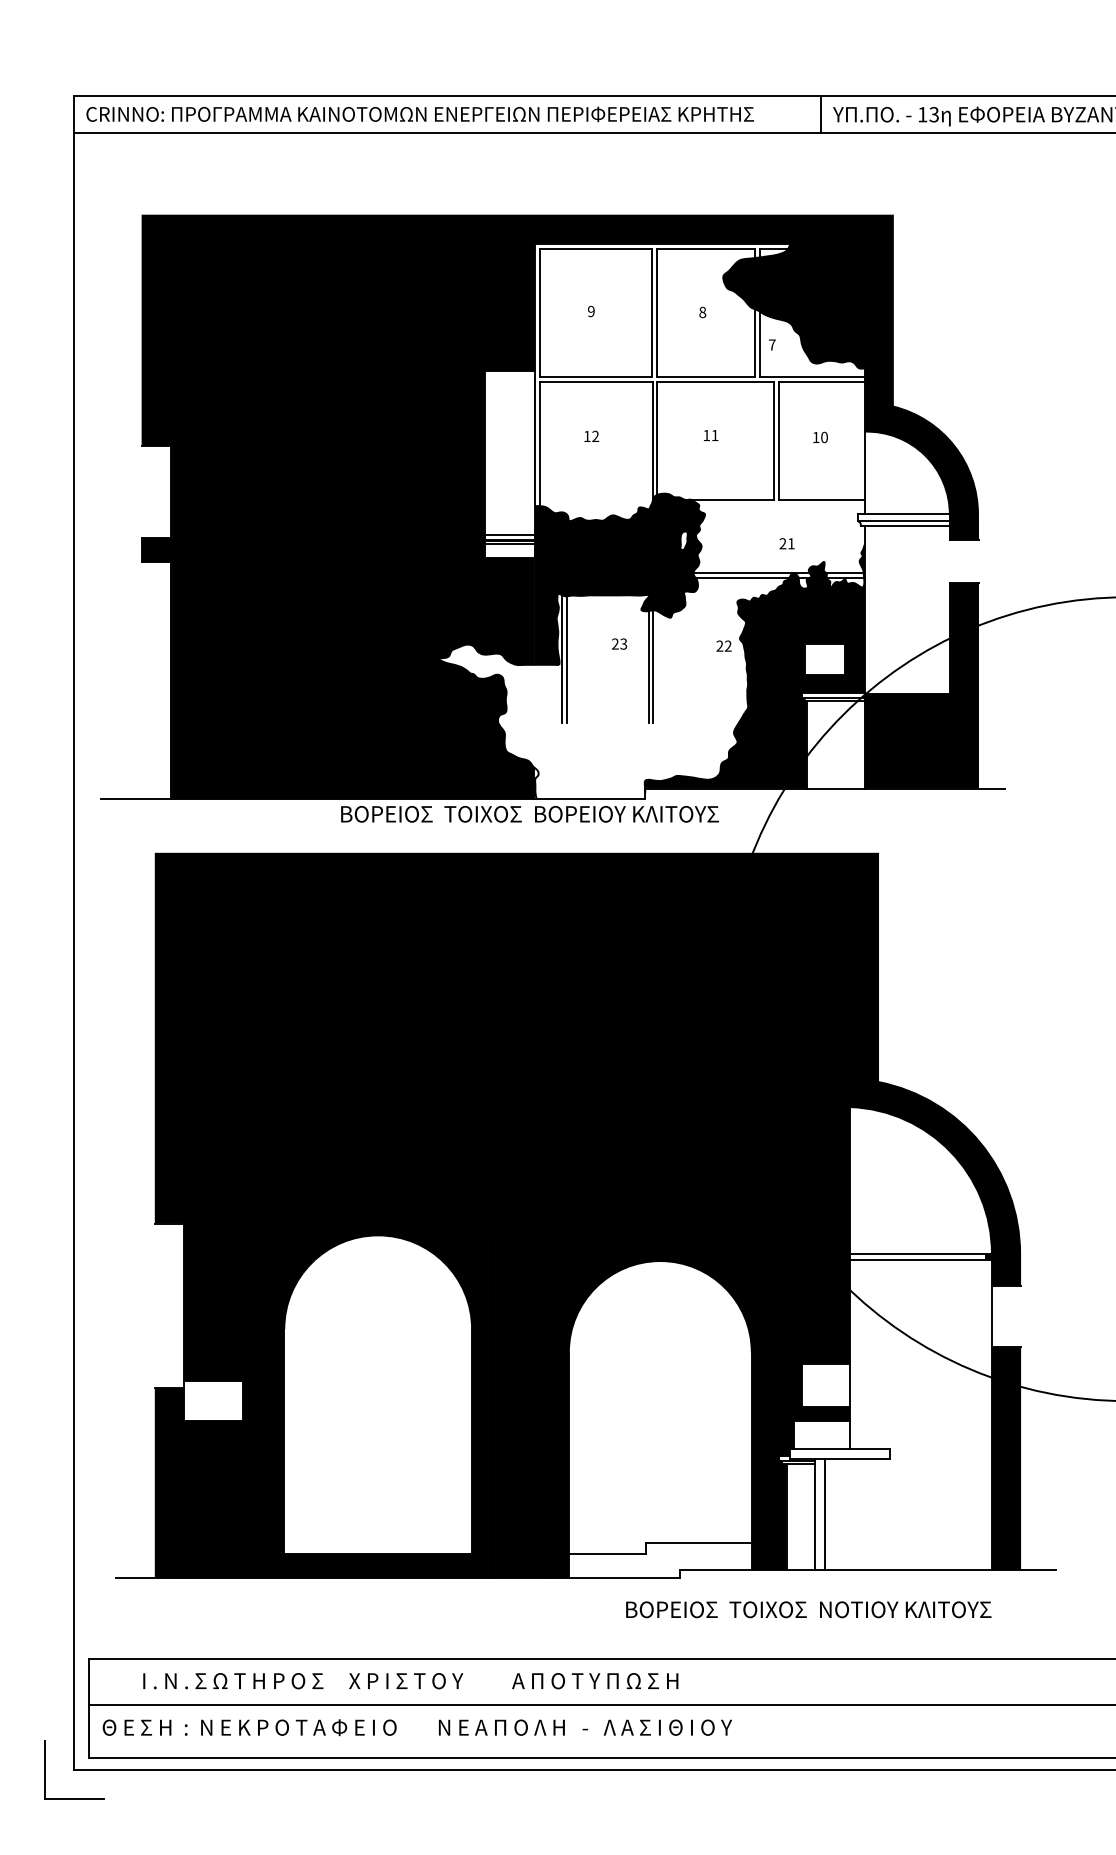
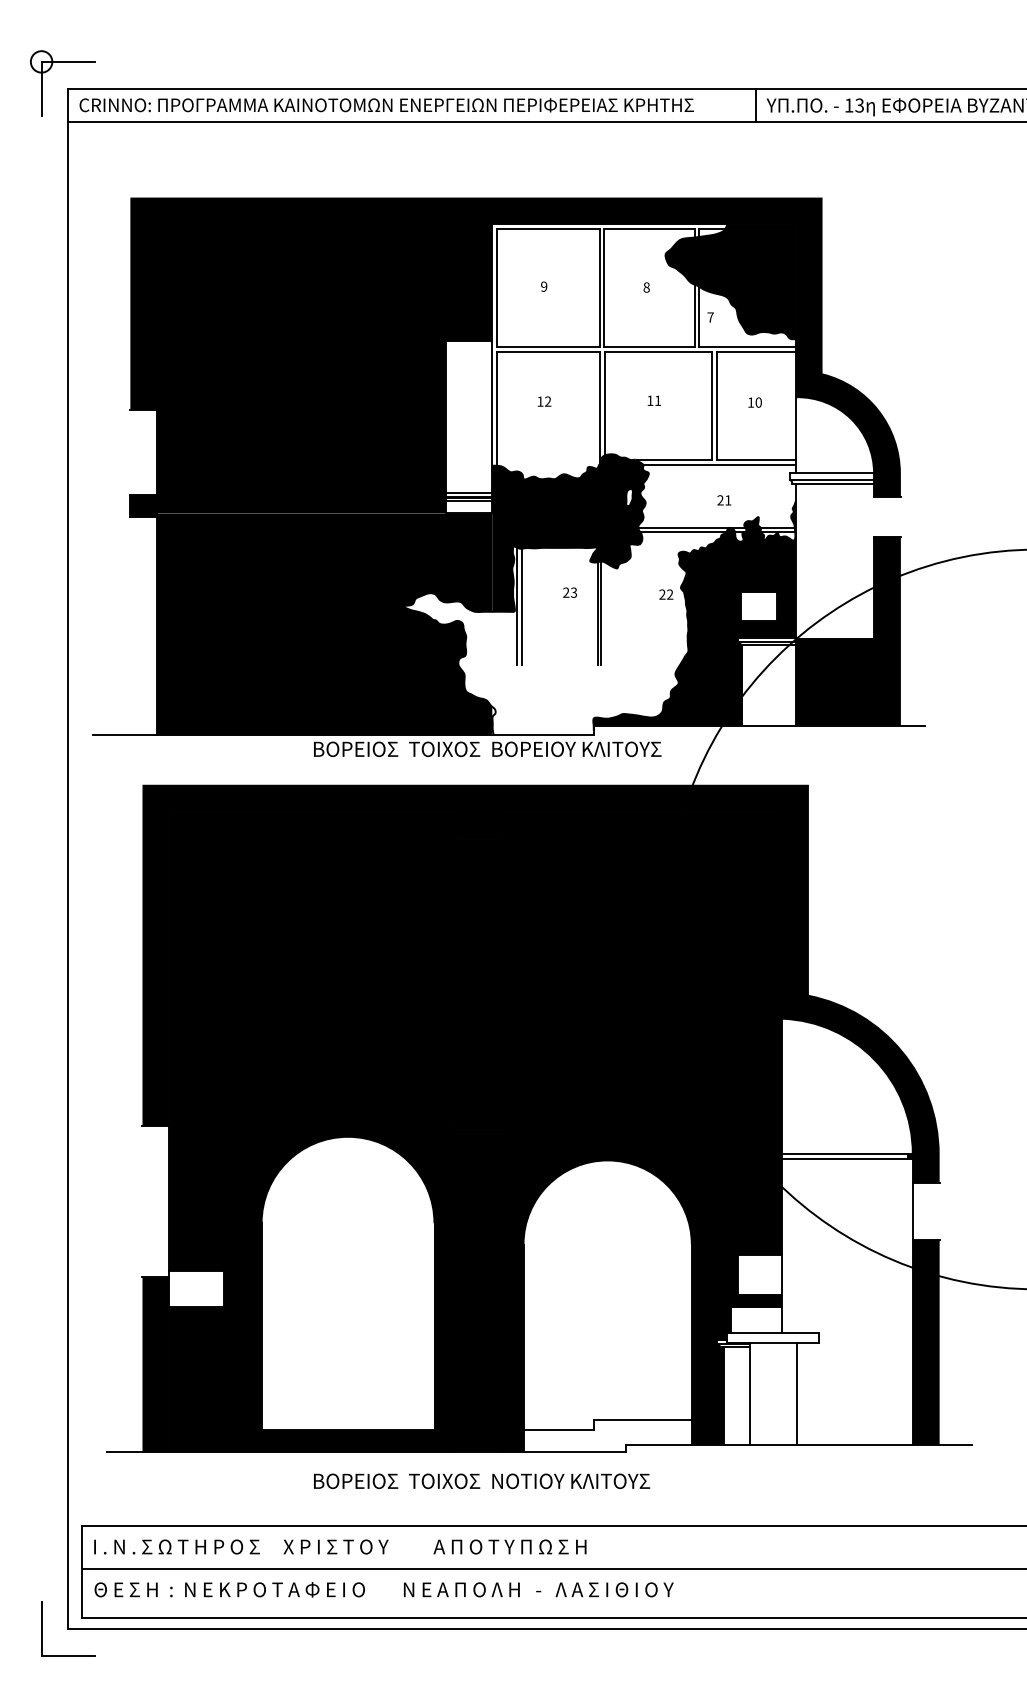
part: (54, 75) -> (50, 69), added
line: (780, 504) -> (718, 464), added
line: (824, 1514) -> (796, 1393), moved
text: (808, 1609) -> (481, 1481), moved
text: (410, 1681) -> (340, 1547), moved

